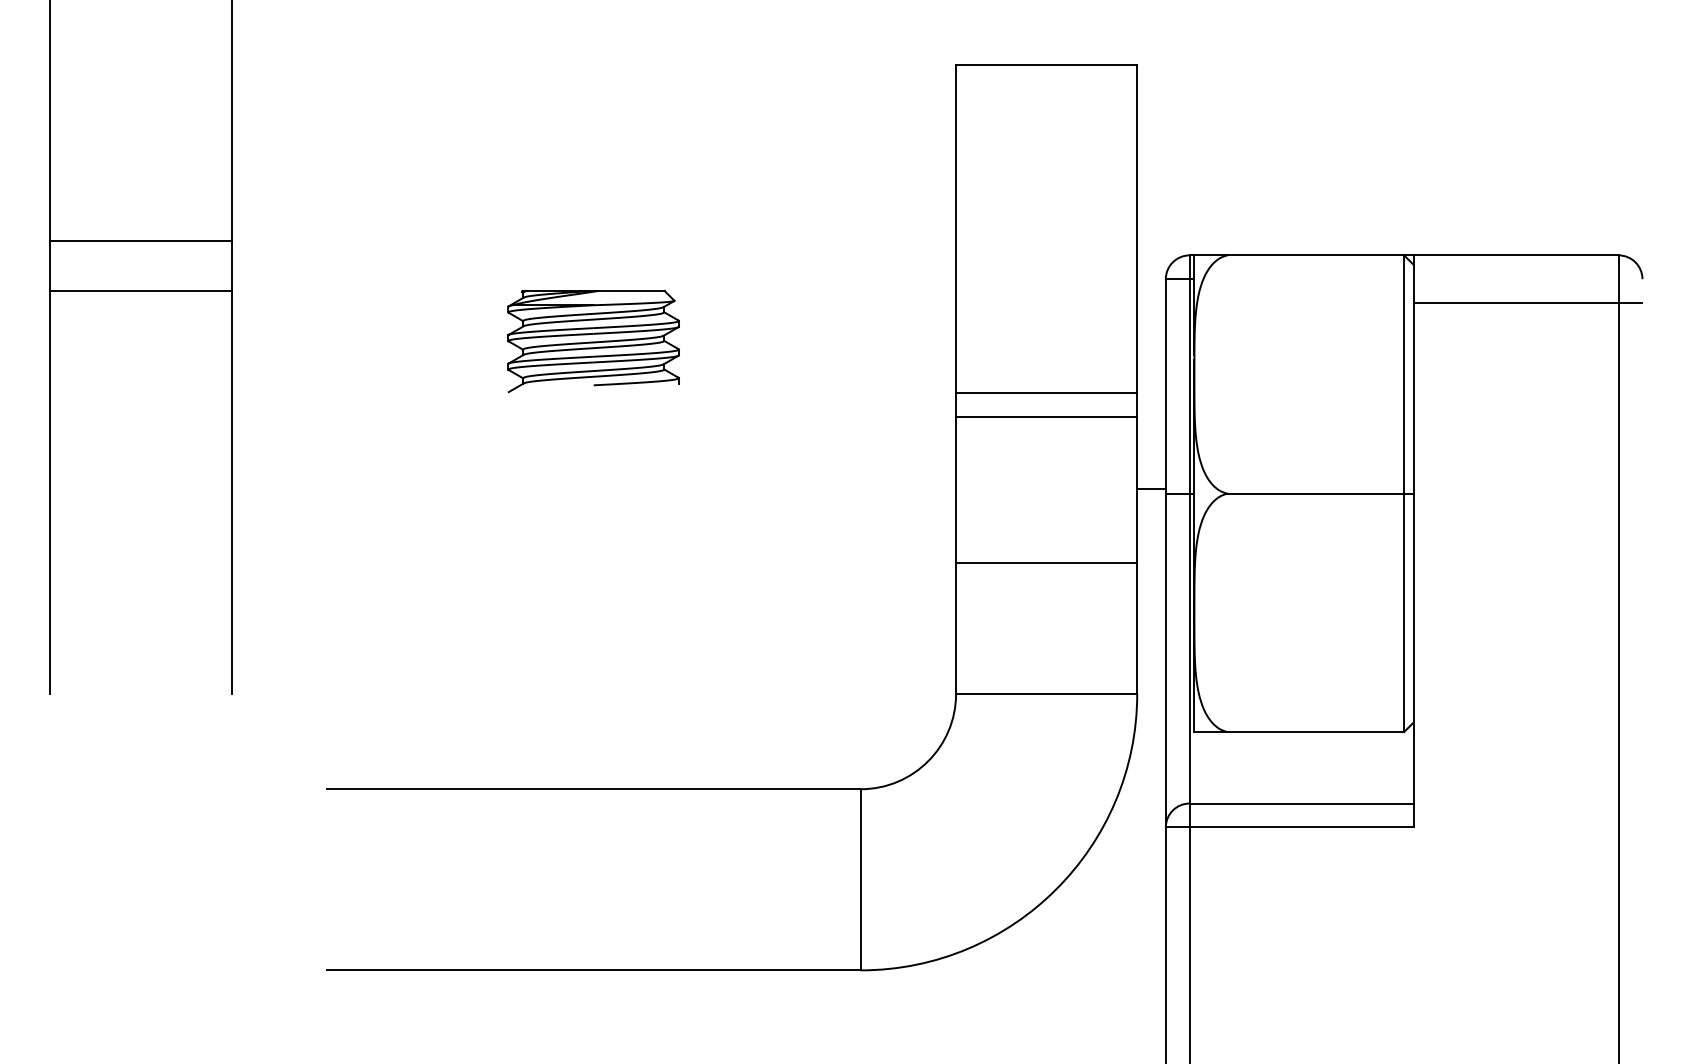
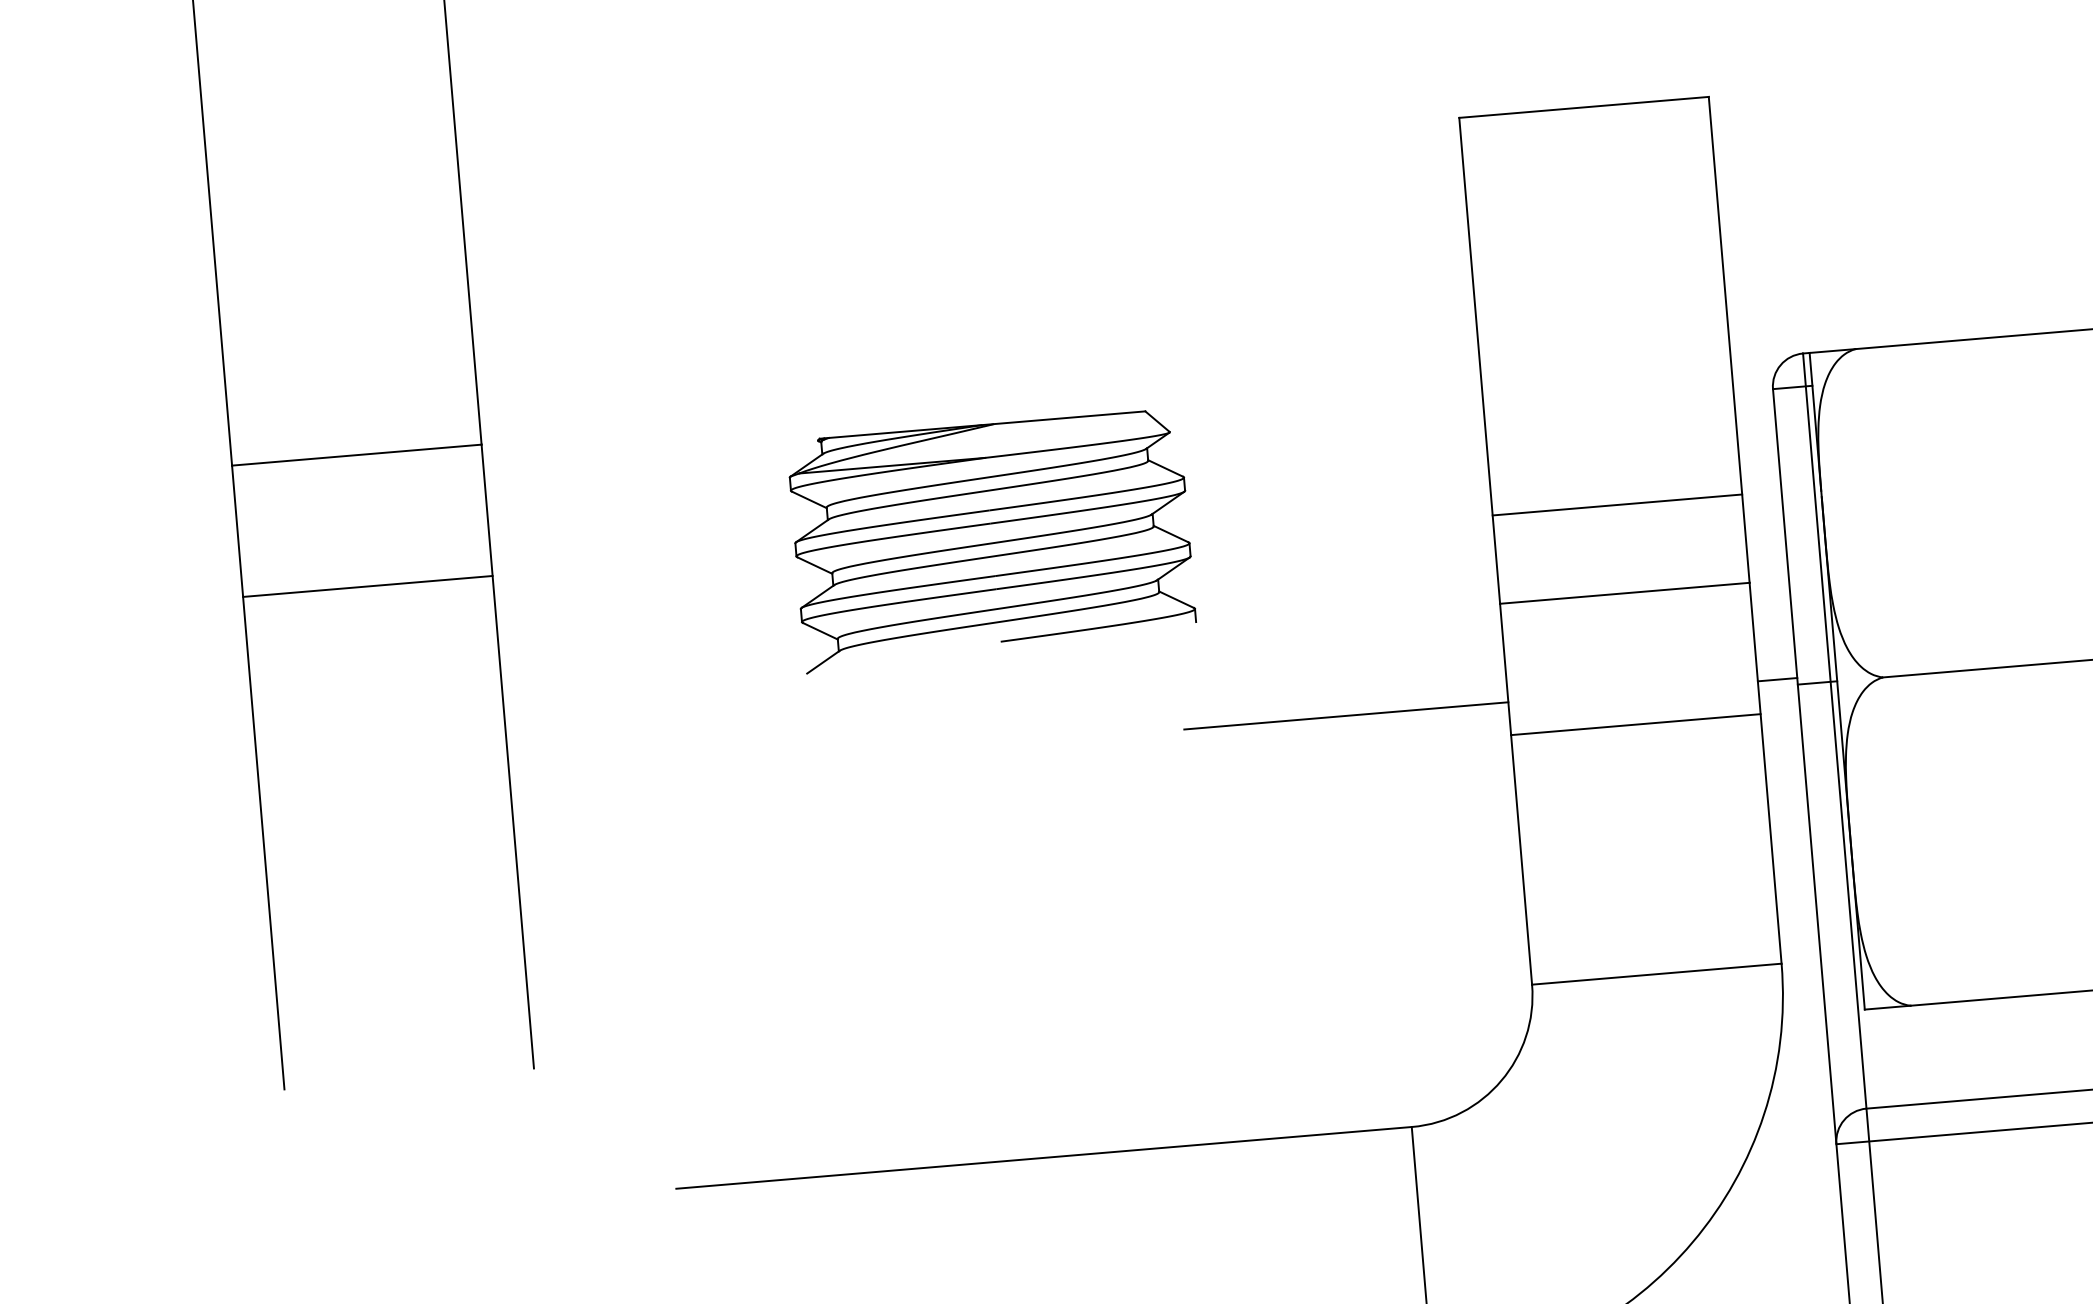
line: (140, 291) -> (367, 586), moved
part: (593, 341) -> (991, 541), size x1.67
line: (1046, 393) -> (1617, 505), moved
line: (838, 488) -> (1346, 715), added
line: (1046, 562) -> (1635, 724), moved

